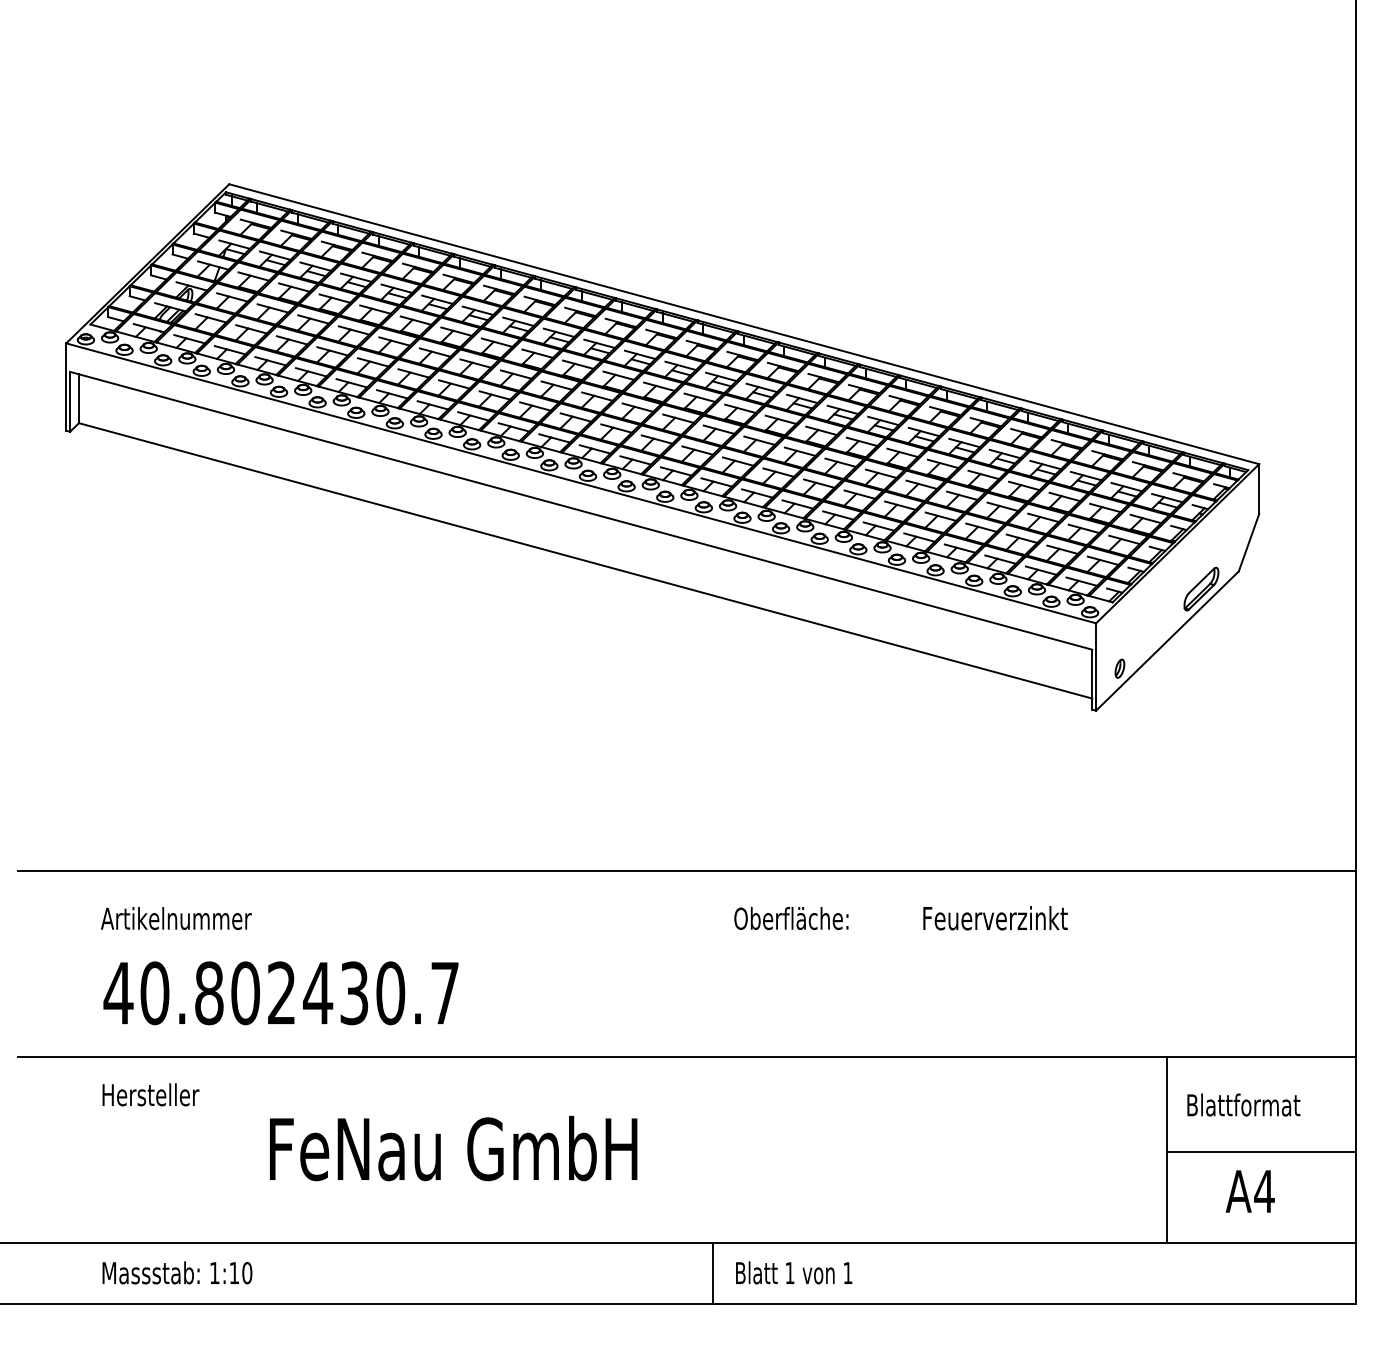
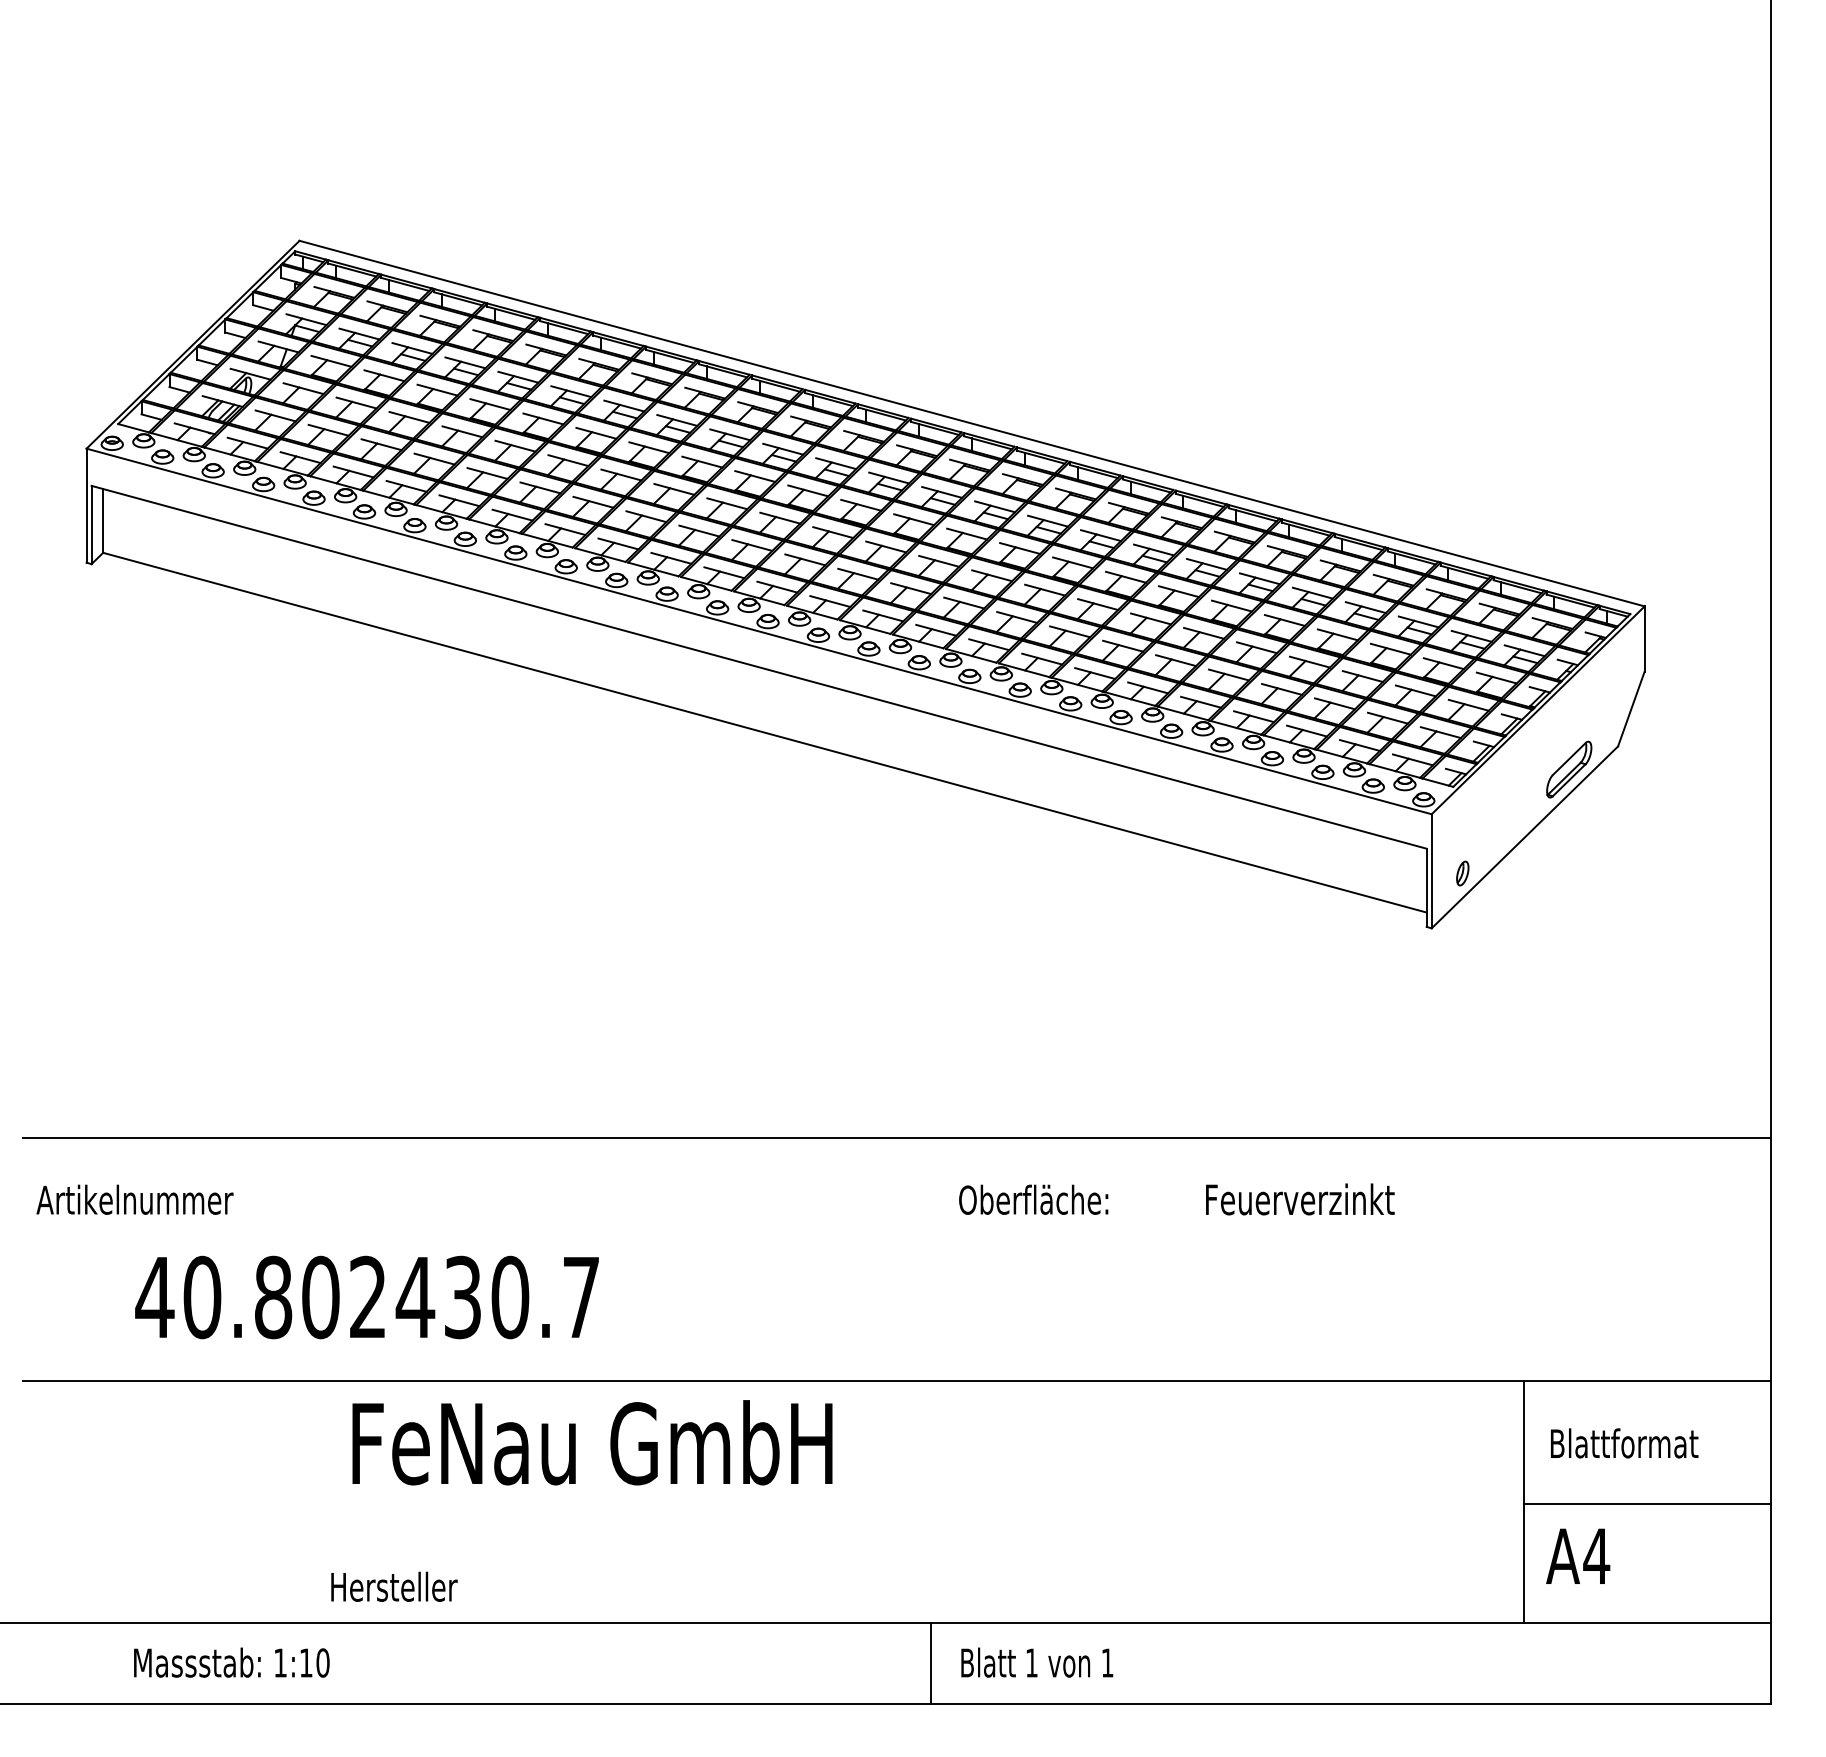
text: (176, 918) -> (135, 1199), moved
text: (150, 1094) -> (393, 1586), moved
text: (453, 1148) -> (592, 1442), moved
text: (1249, 1191) -> (1577, 1556), moved

